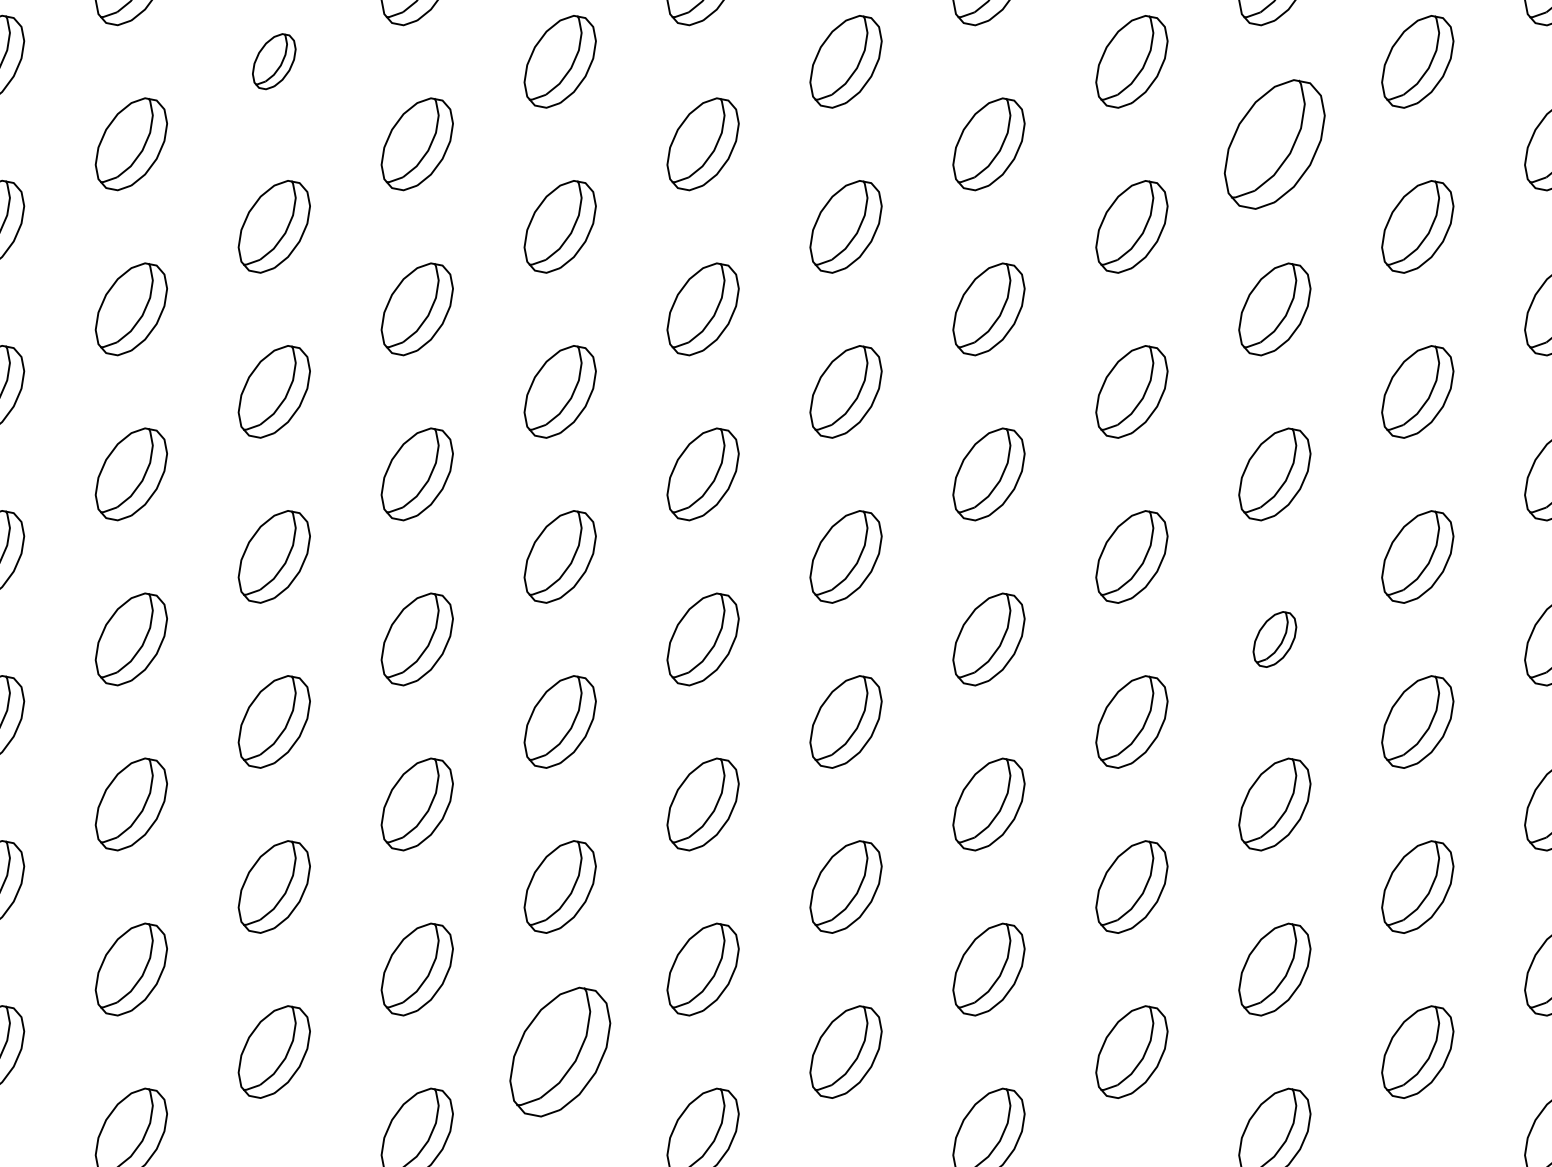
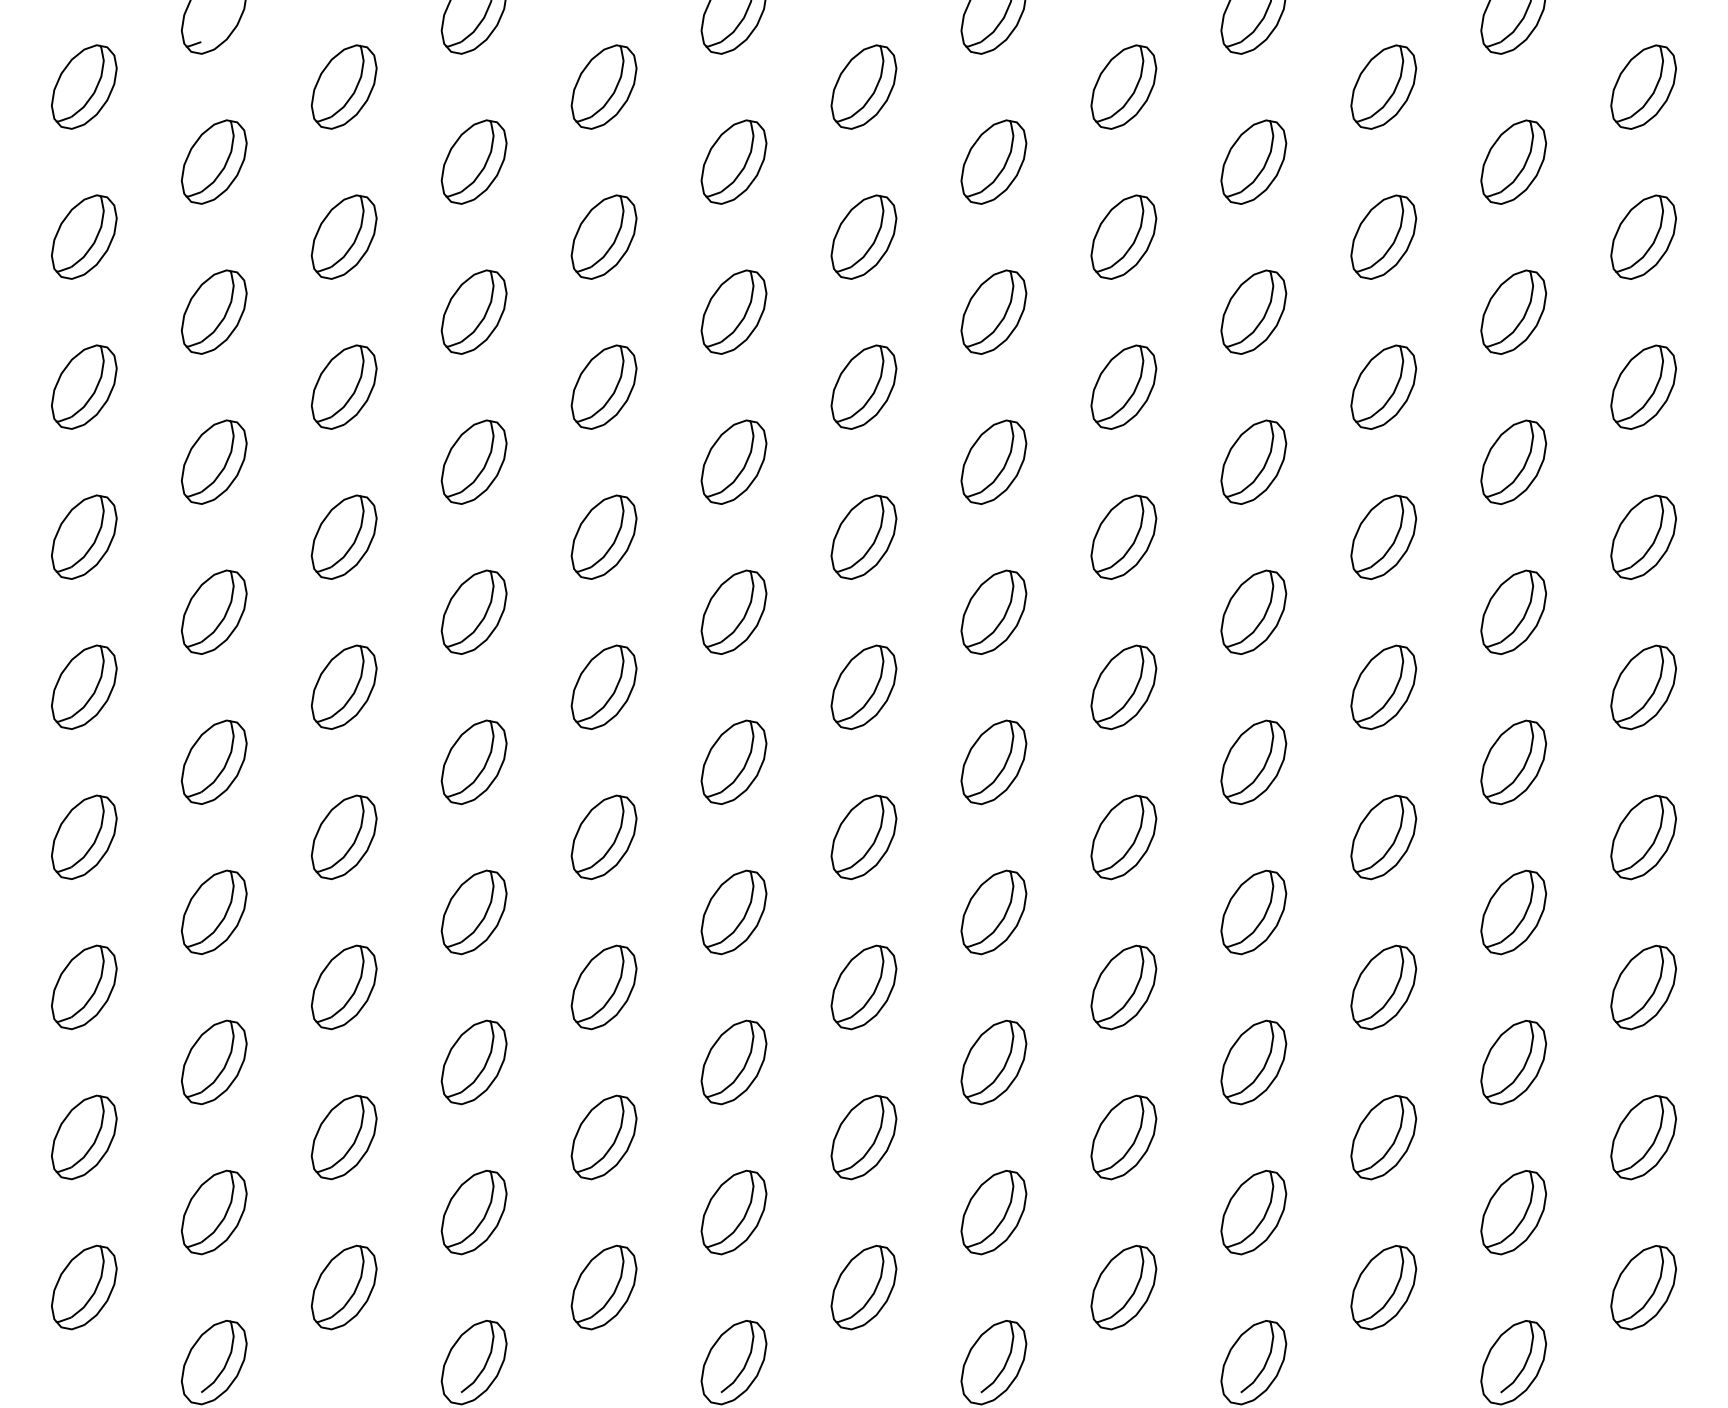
part: (273, 60) -> (343, 386), size x1.67
part: (1274, 143) -> (1253, 461), size x0.71
part: (1274, 639) -> (1253, 912), size x1.67
part: (559, 1052) -> (603, 1287), size x0.71

